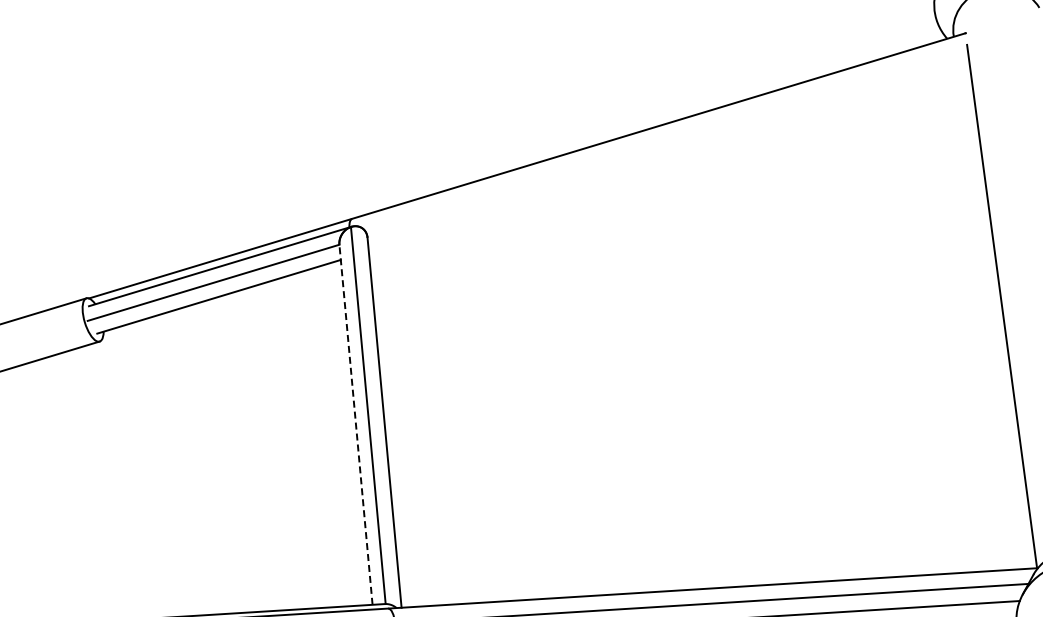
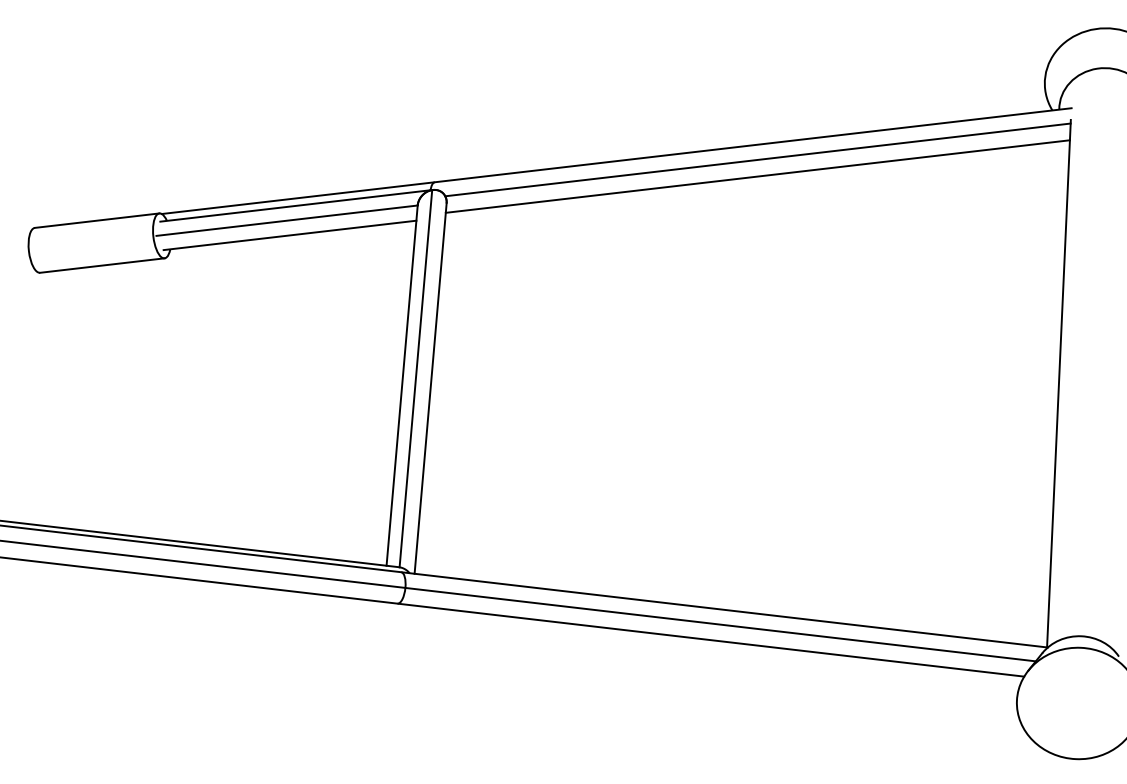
line: (665, 139) -> (757, 159), added
line: (668, 156) -> (757, 176), added
line: (356, 424) -> (402, 385), dashed -> solid

